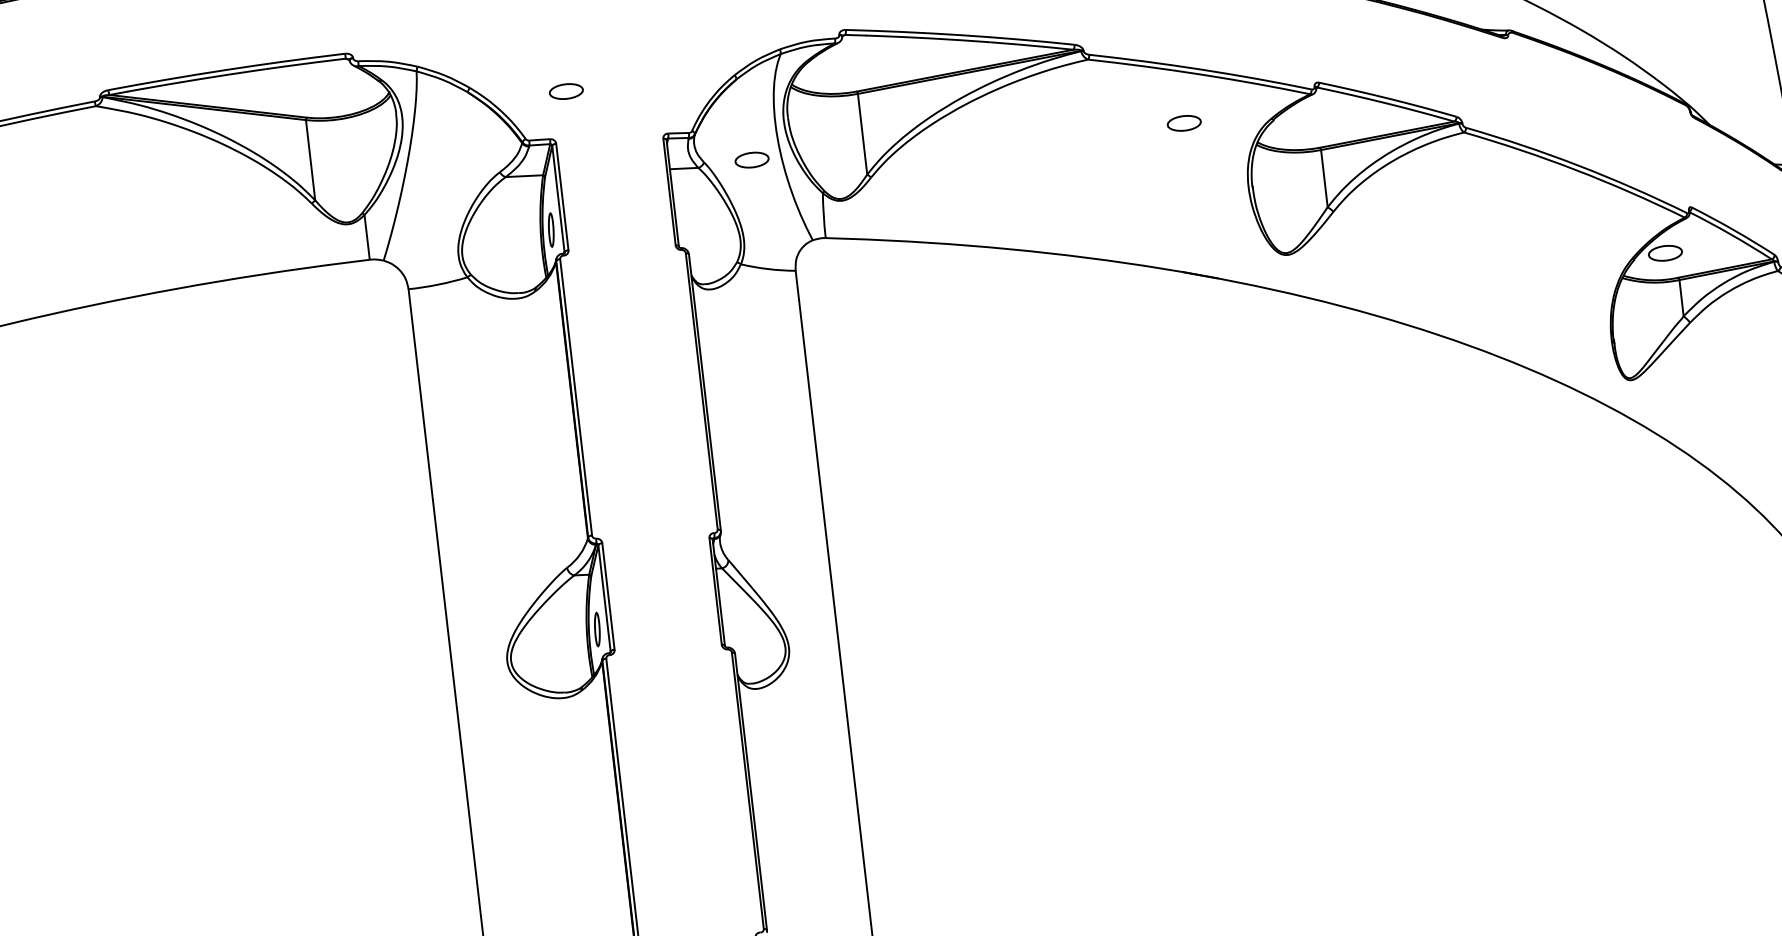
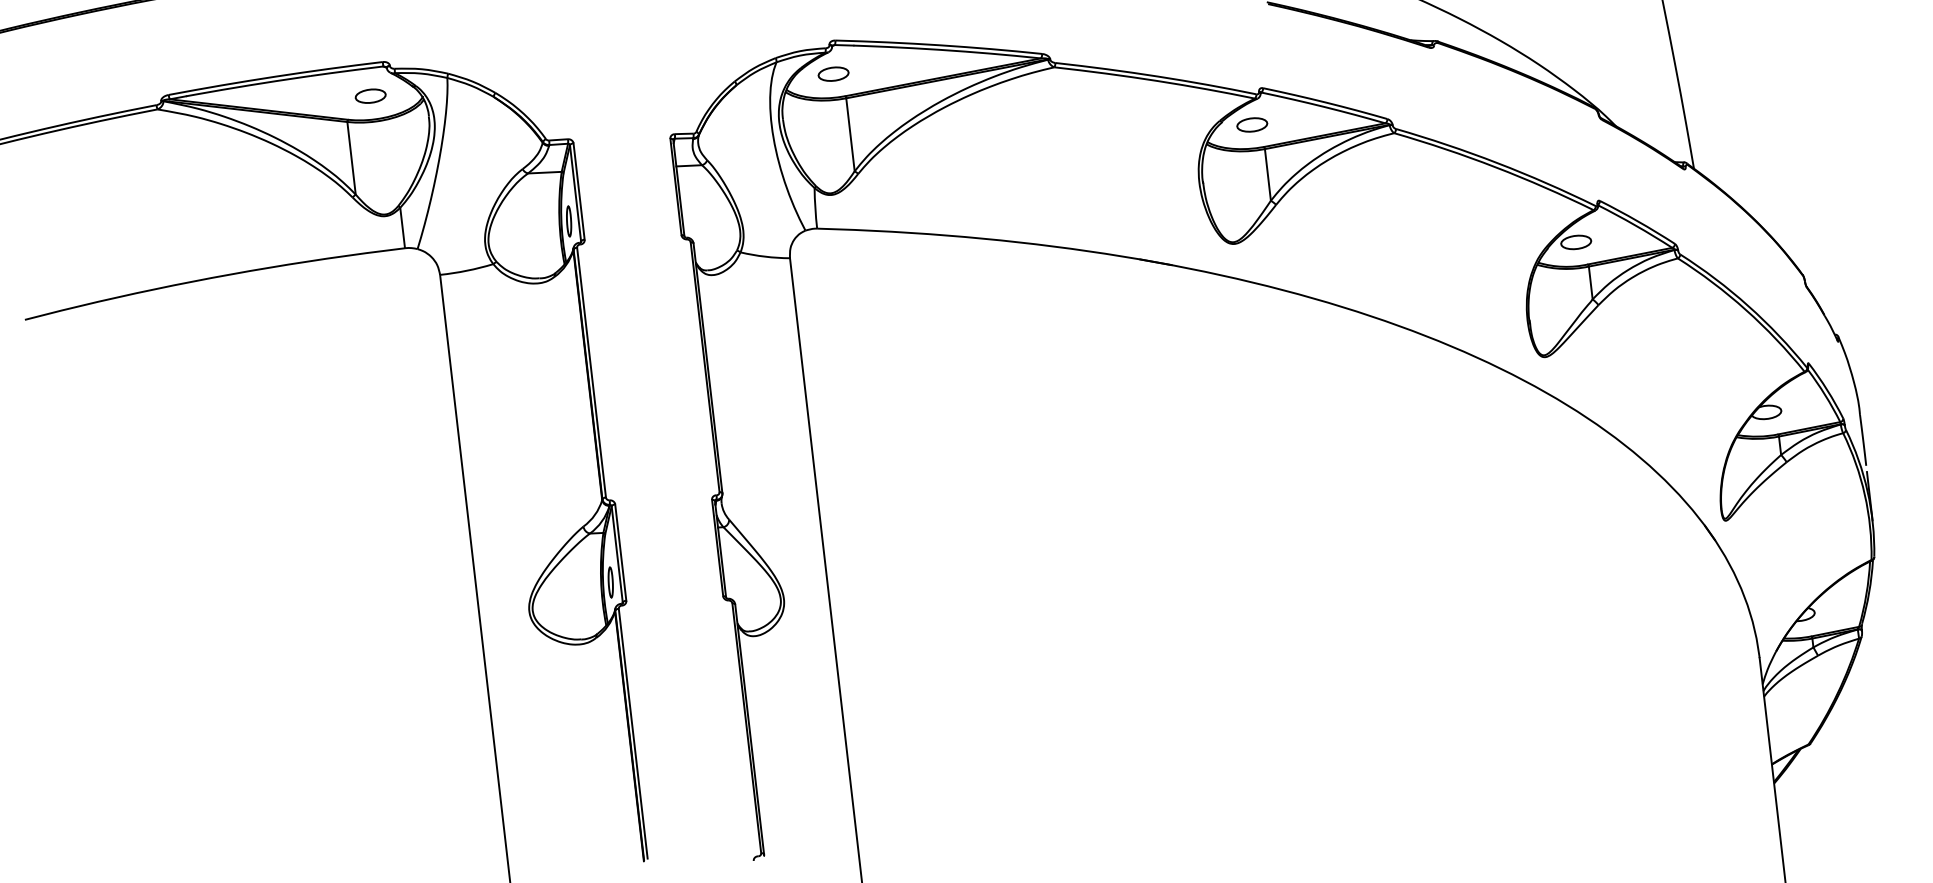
part: (566, 90) -> (370, 95), moved
part: (1184, 122) -> (1252, 124), moved
part: (751, 159) -> (833, 73), moved

